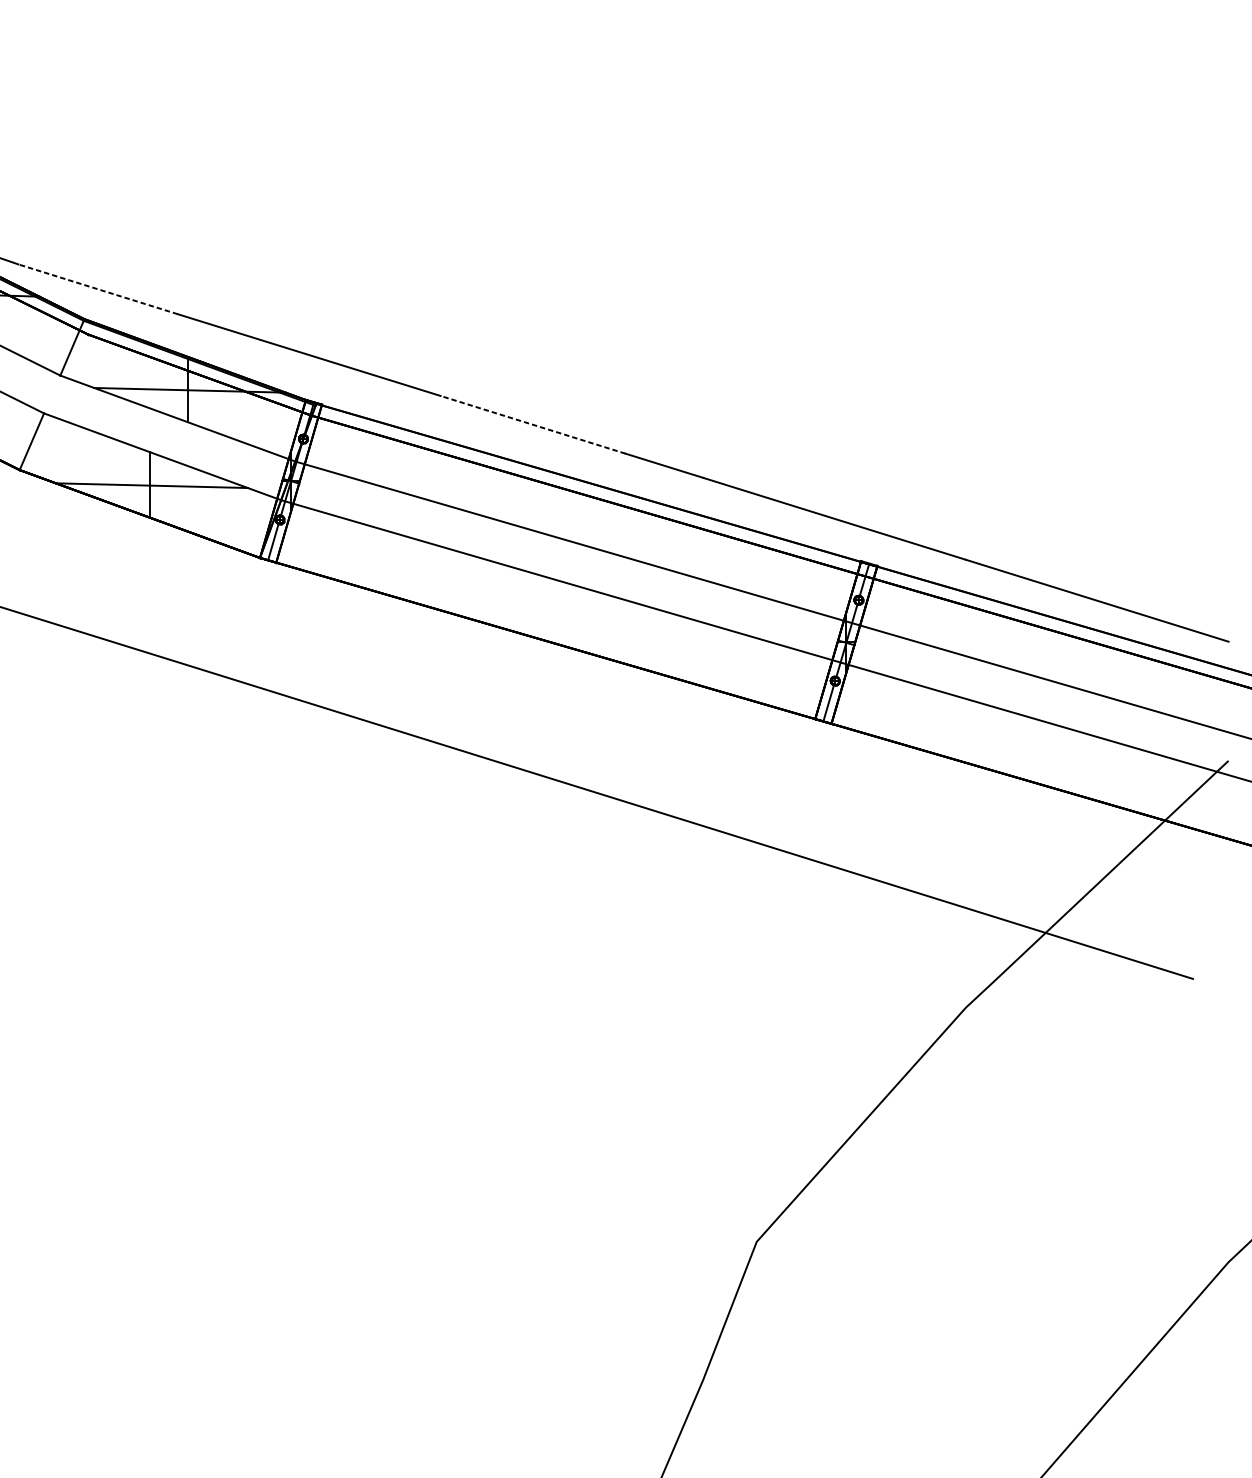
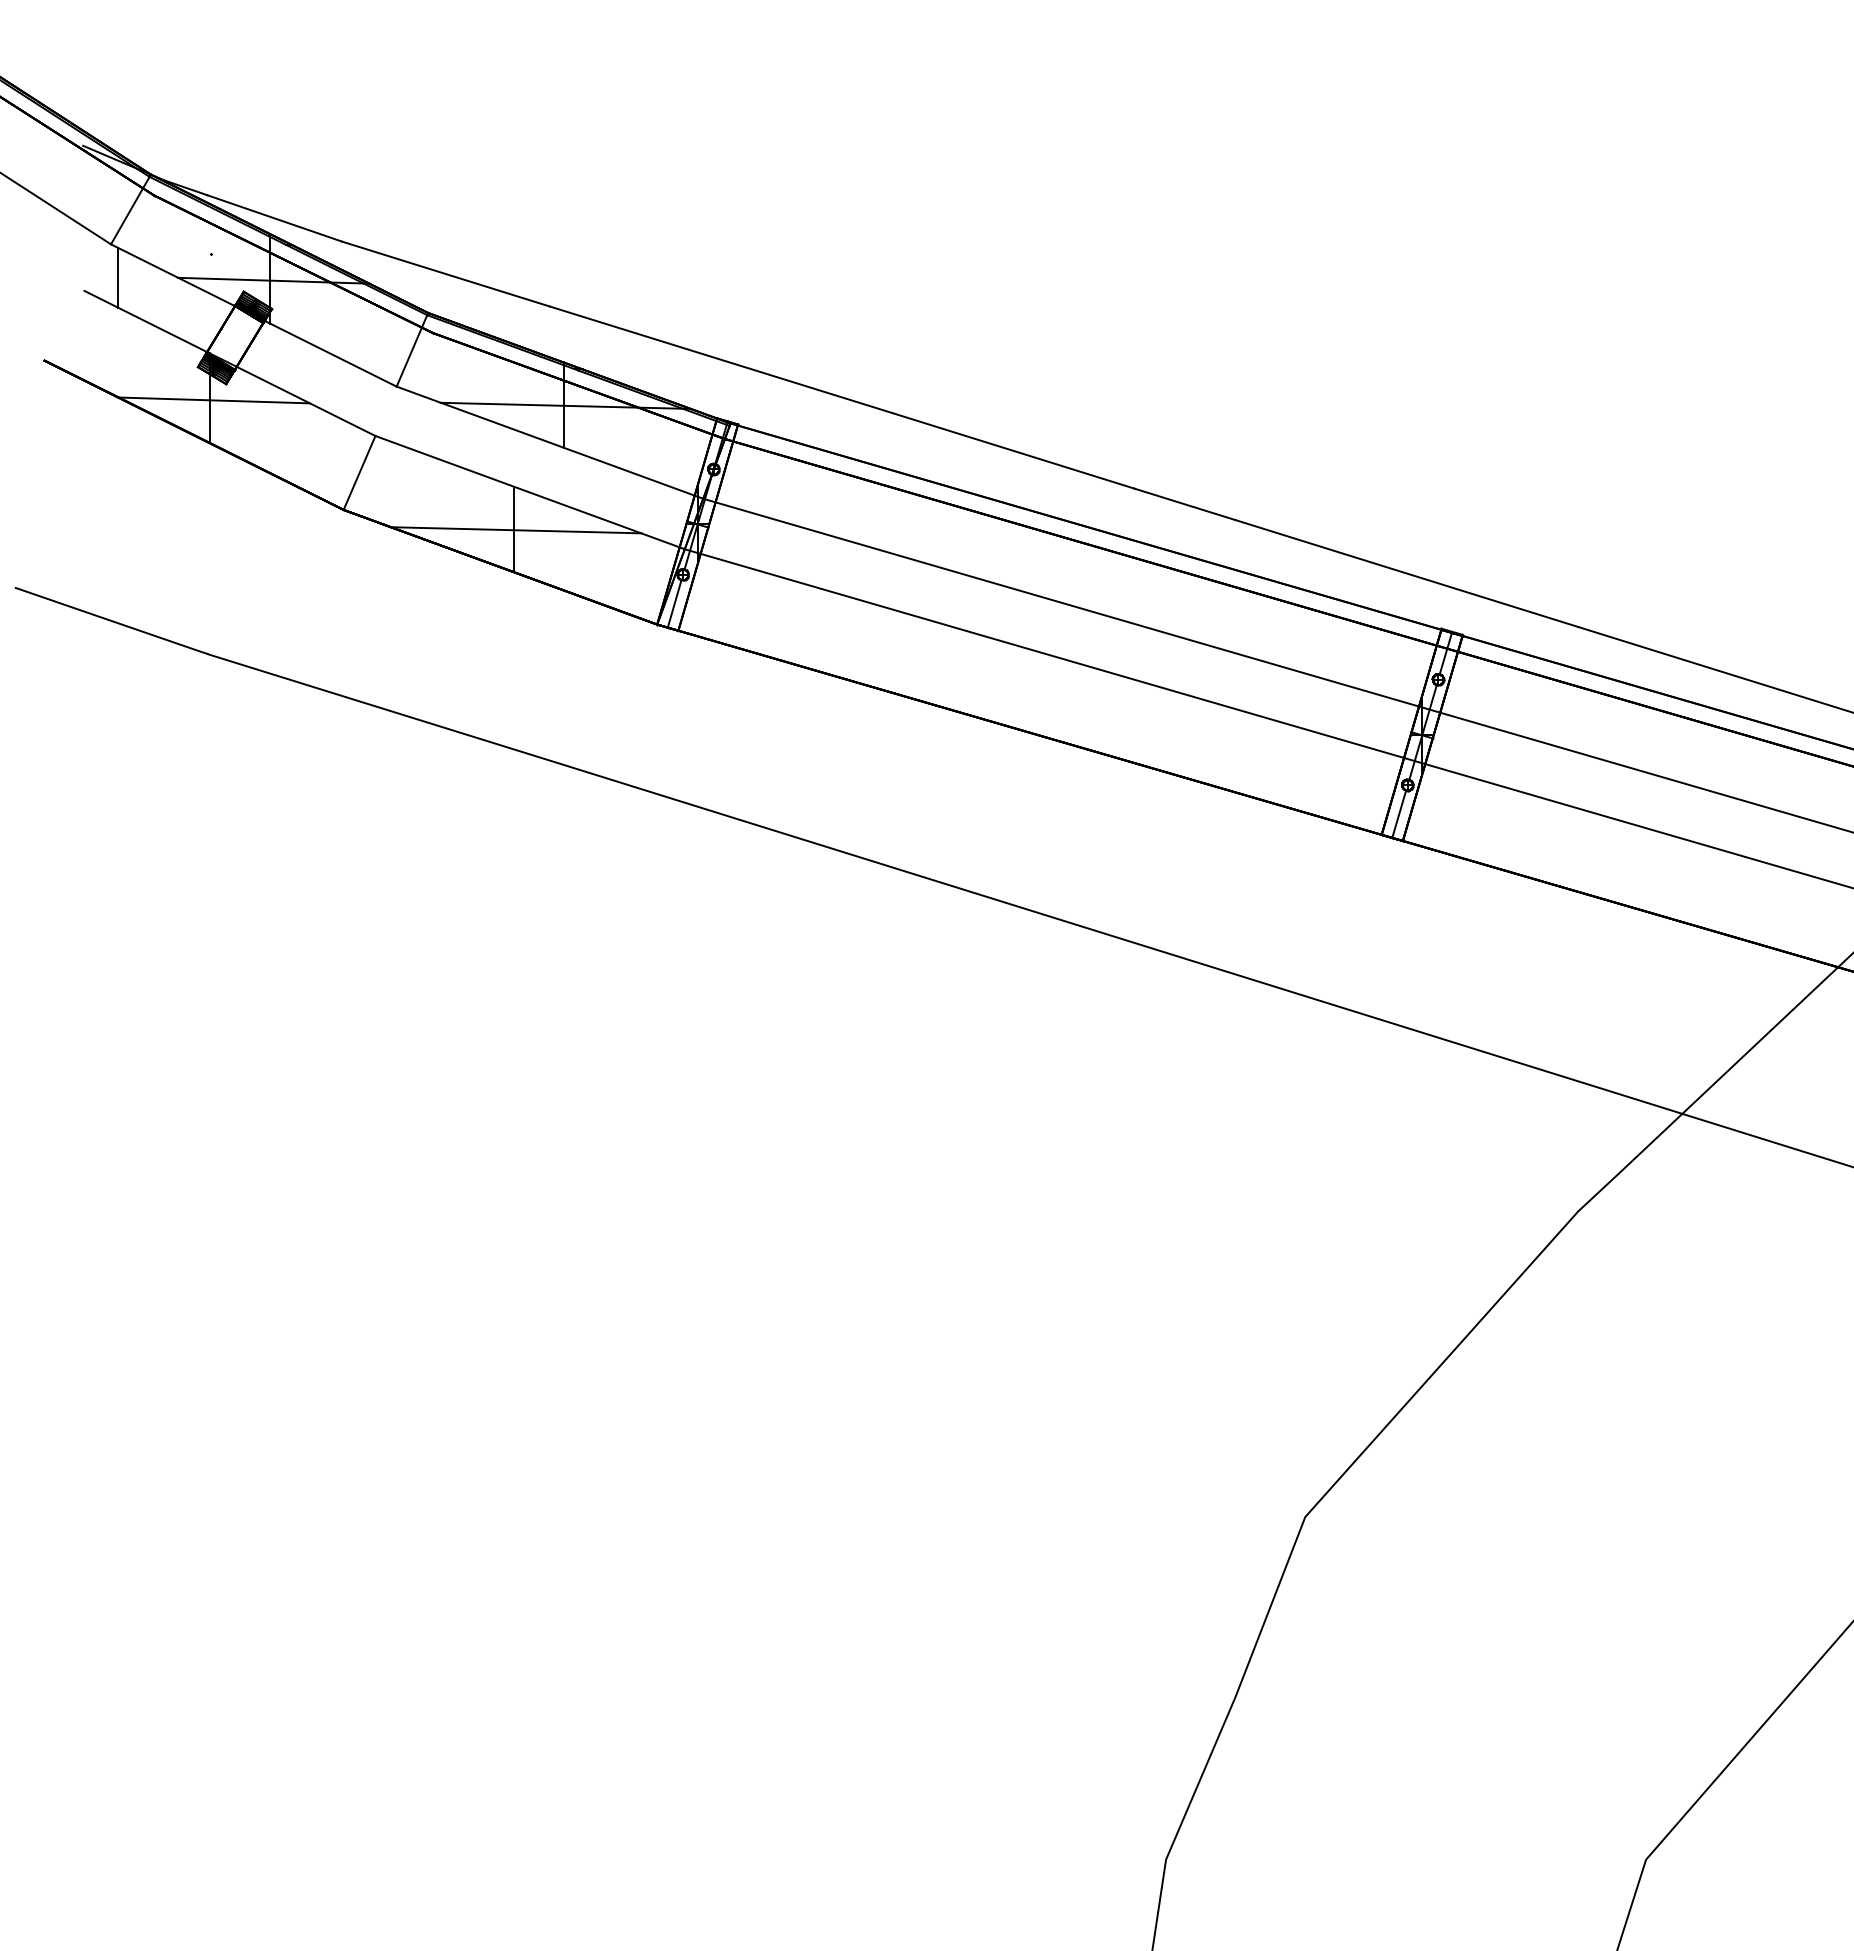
line: (97, 288) -> (445, 273), dashed -> solid
line: (533, 424) -> (1013, 450), dashed -> solid

